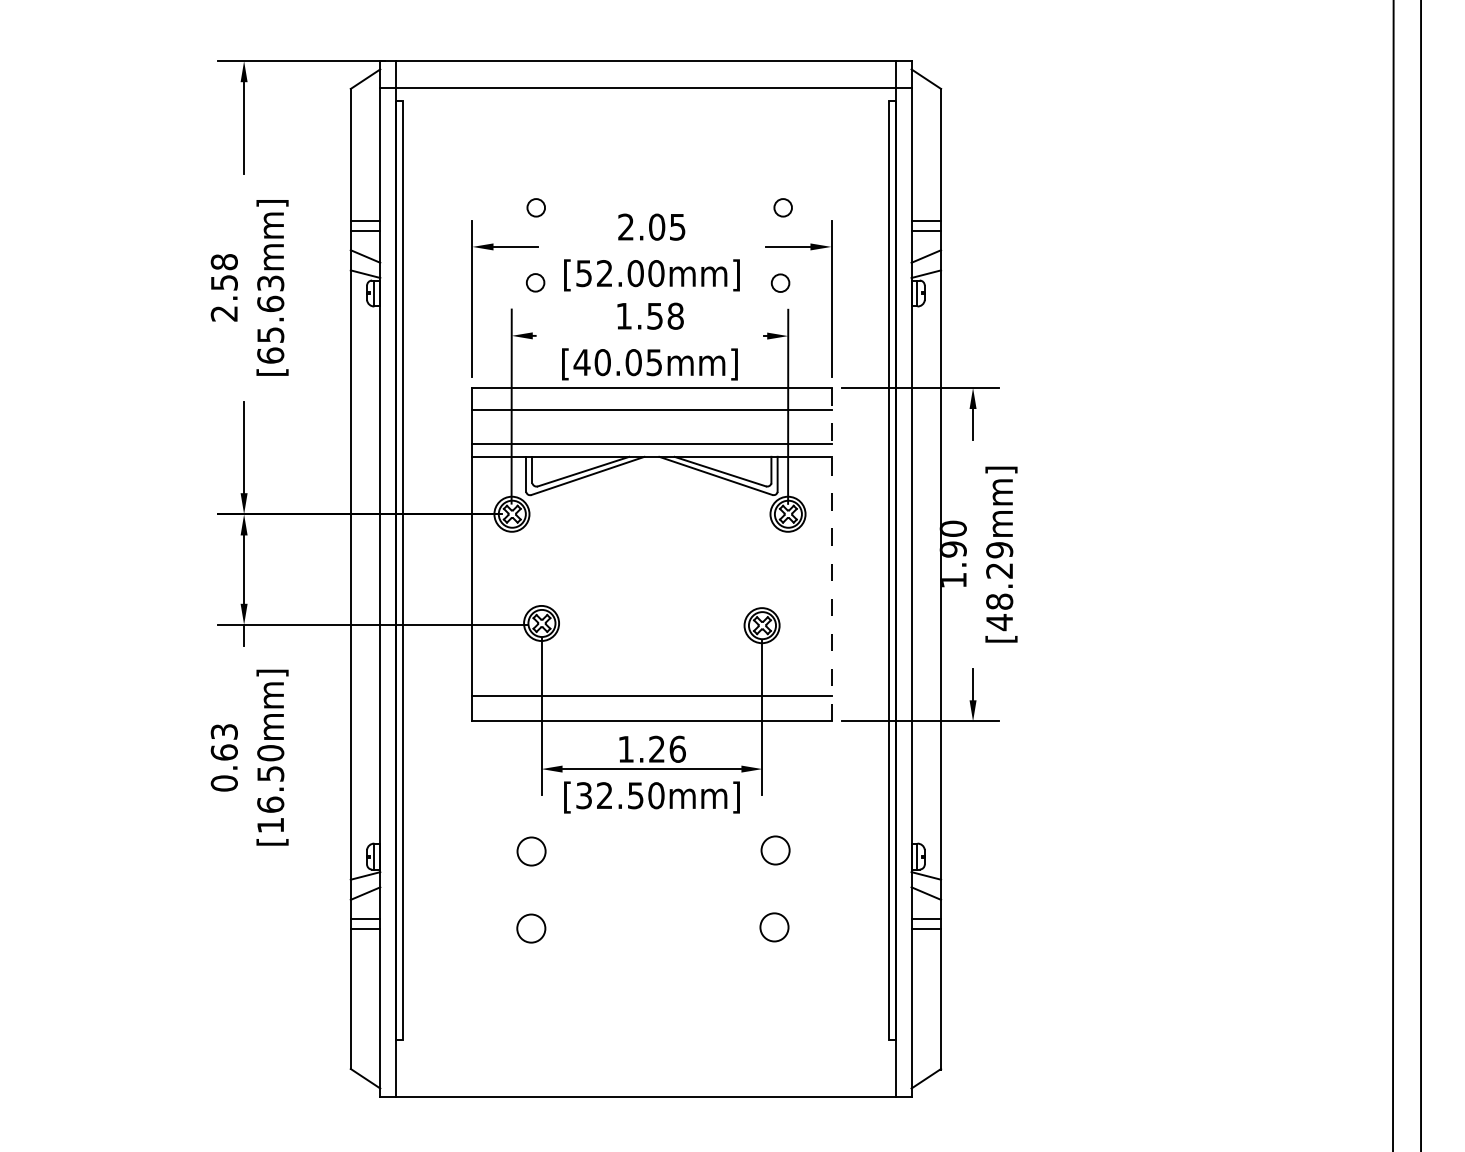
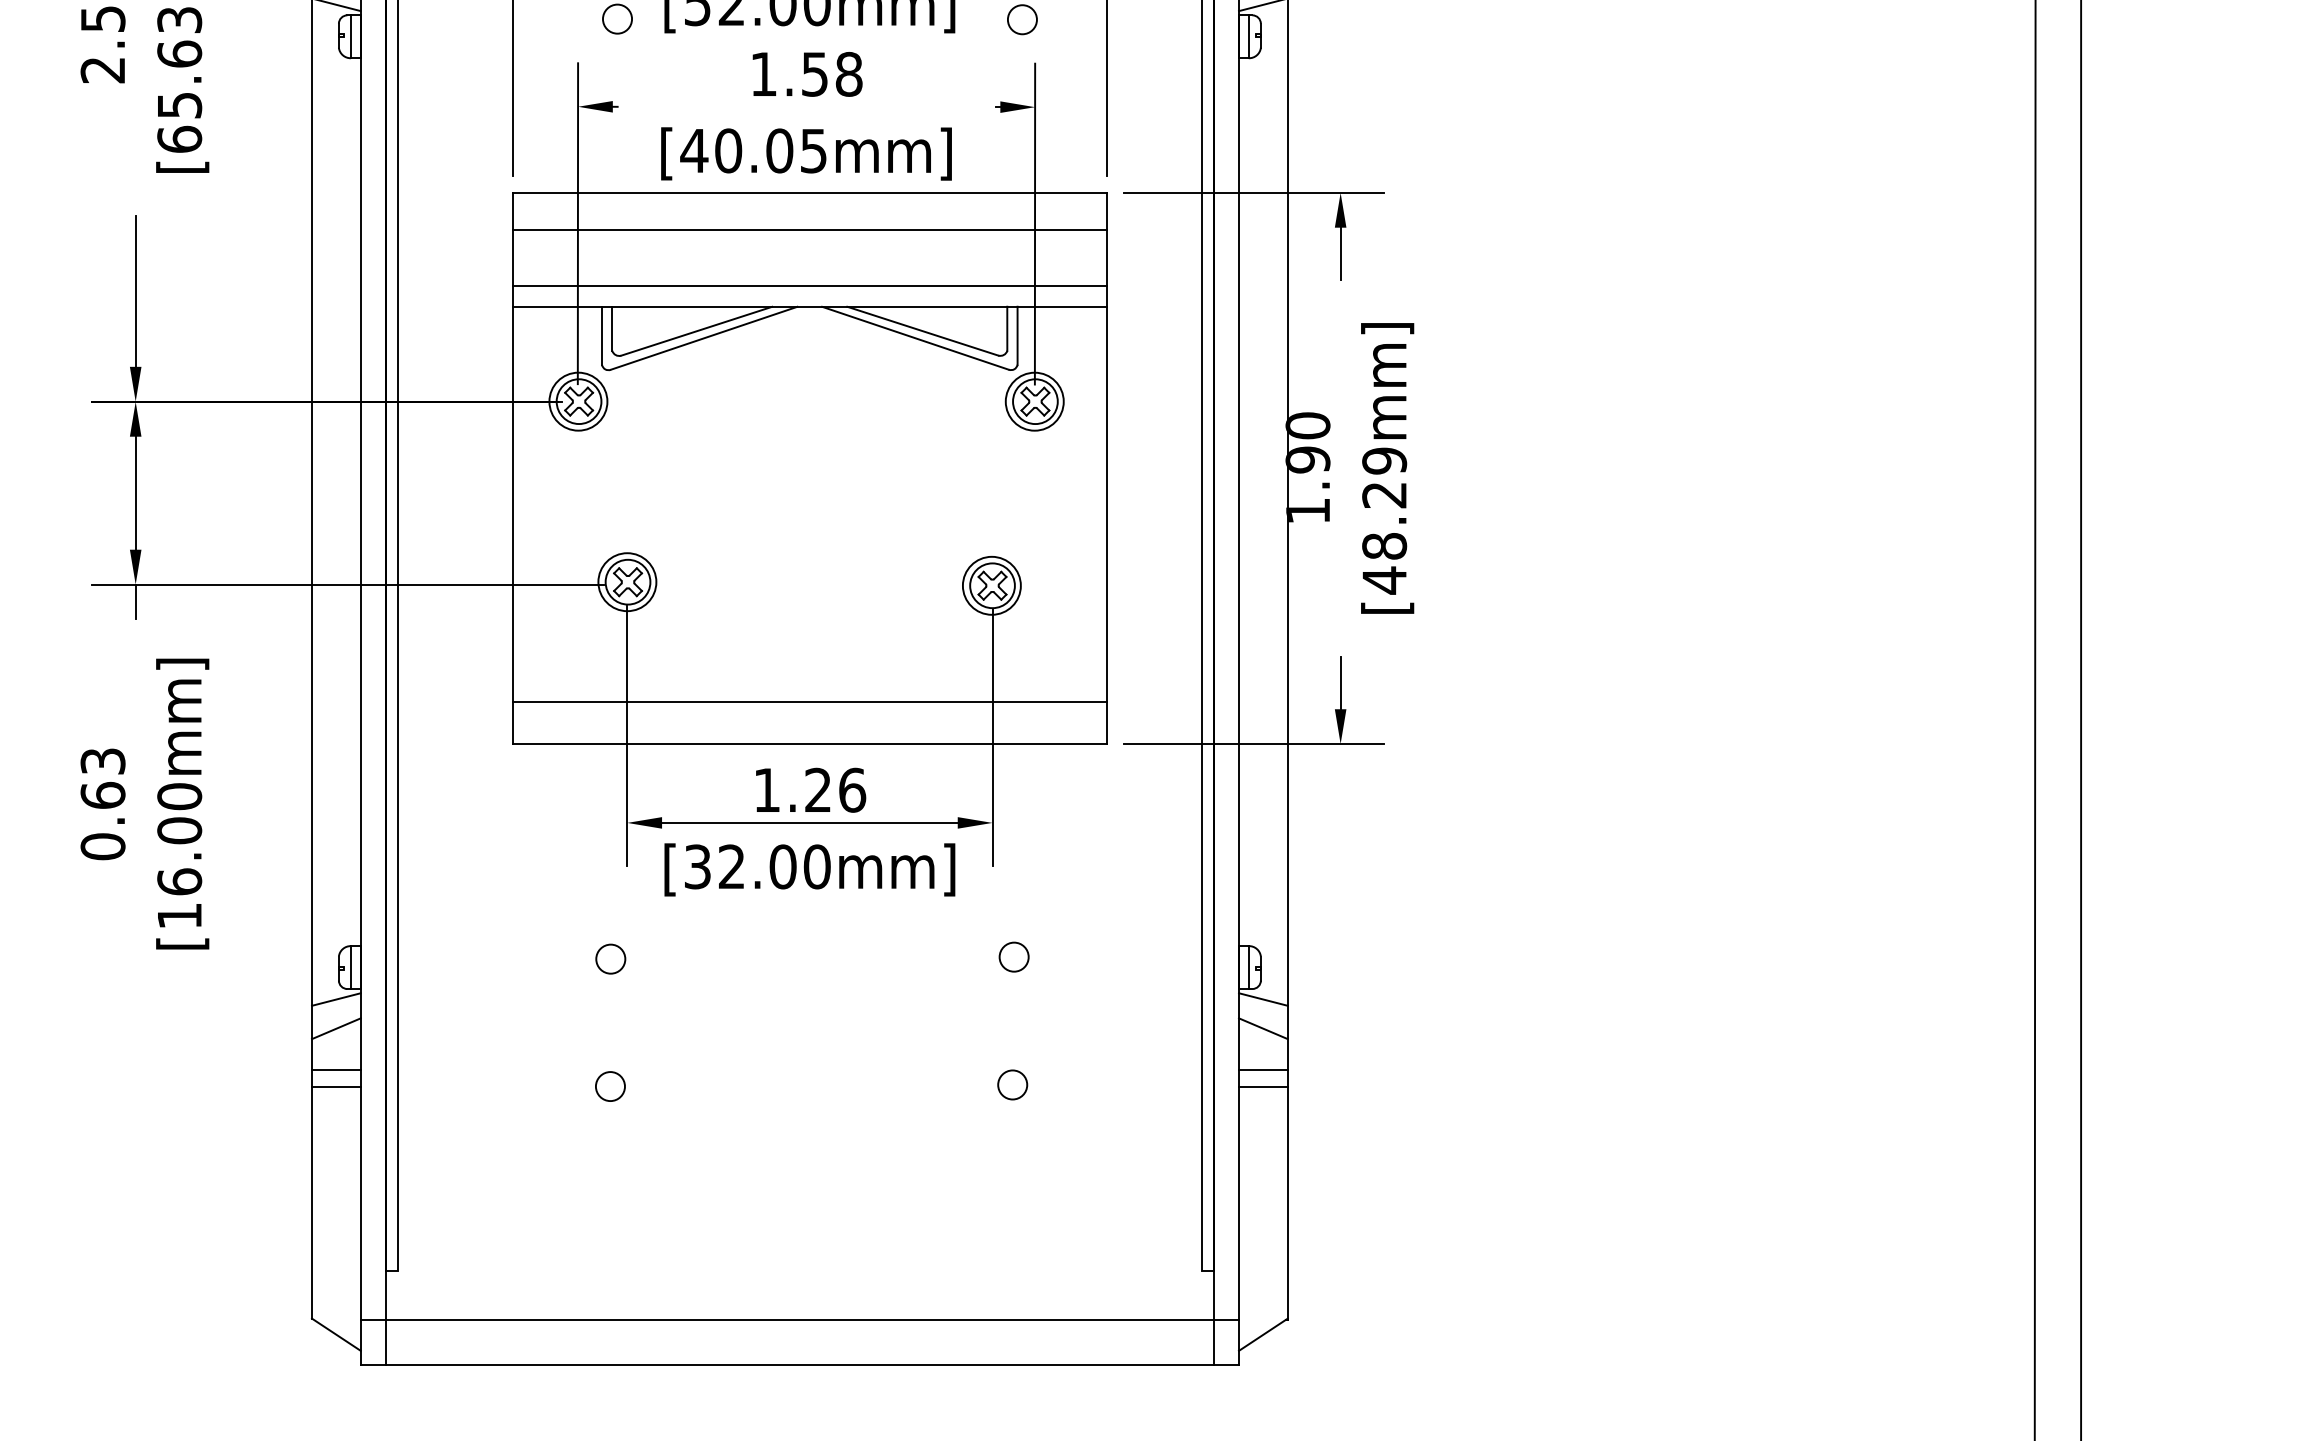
line: (831, 554) -> (1106, 468), dashed -> solid
text: (270, 773) -> (179, 830), [16.50mm] -> [16.00mm]
text: (635, 795) -> (782, 866), [32.50mm] -> [32.00mm]
circle: (775, 849) -> (1014, 955), size x0.62
circle: (531, 851) -> (610, 959), size x0.62
circle: (774, 927) -> (1012, 1084), size x0.62
circle: (531, 928) -> (610, 1086), size x0.62
line: (645, 1069) -> (799, 1319), added

